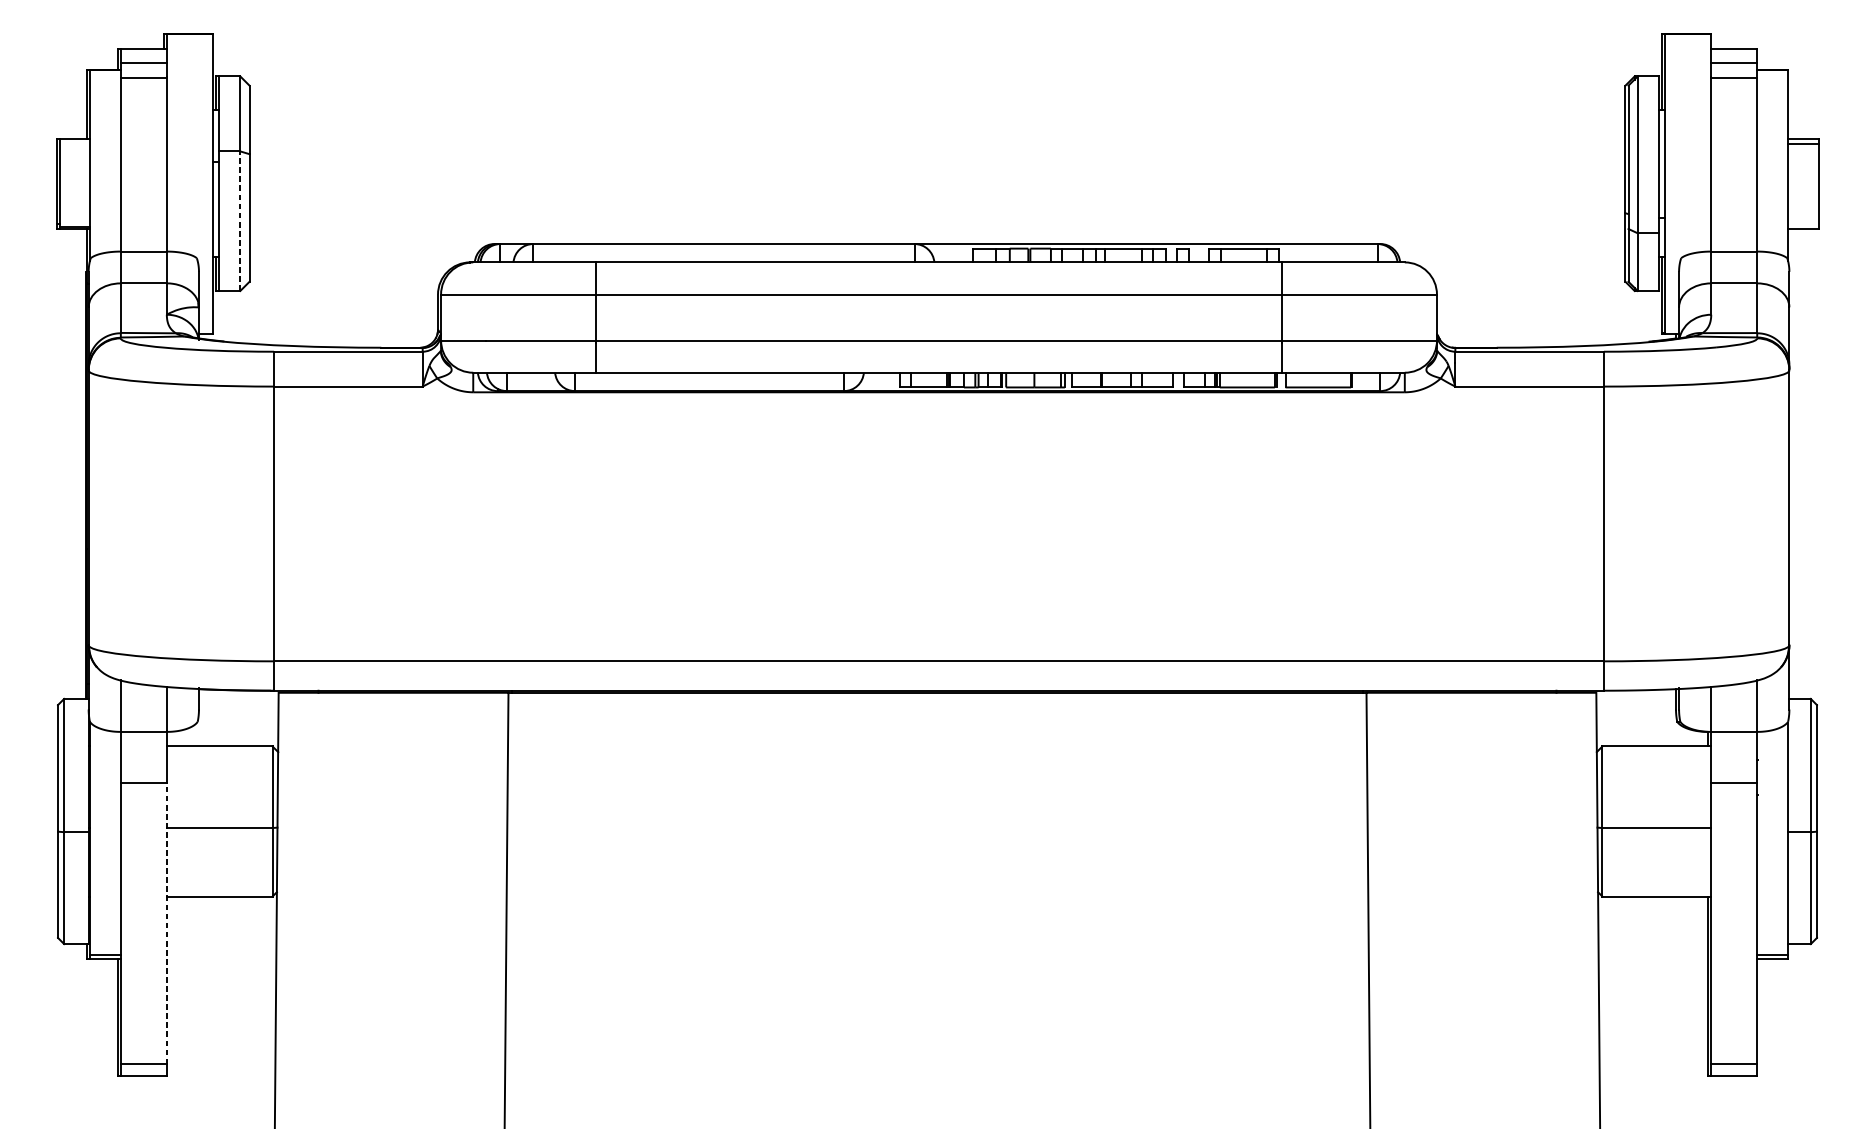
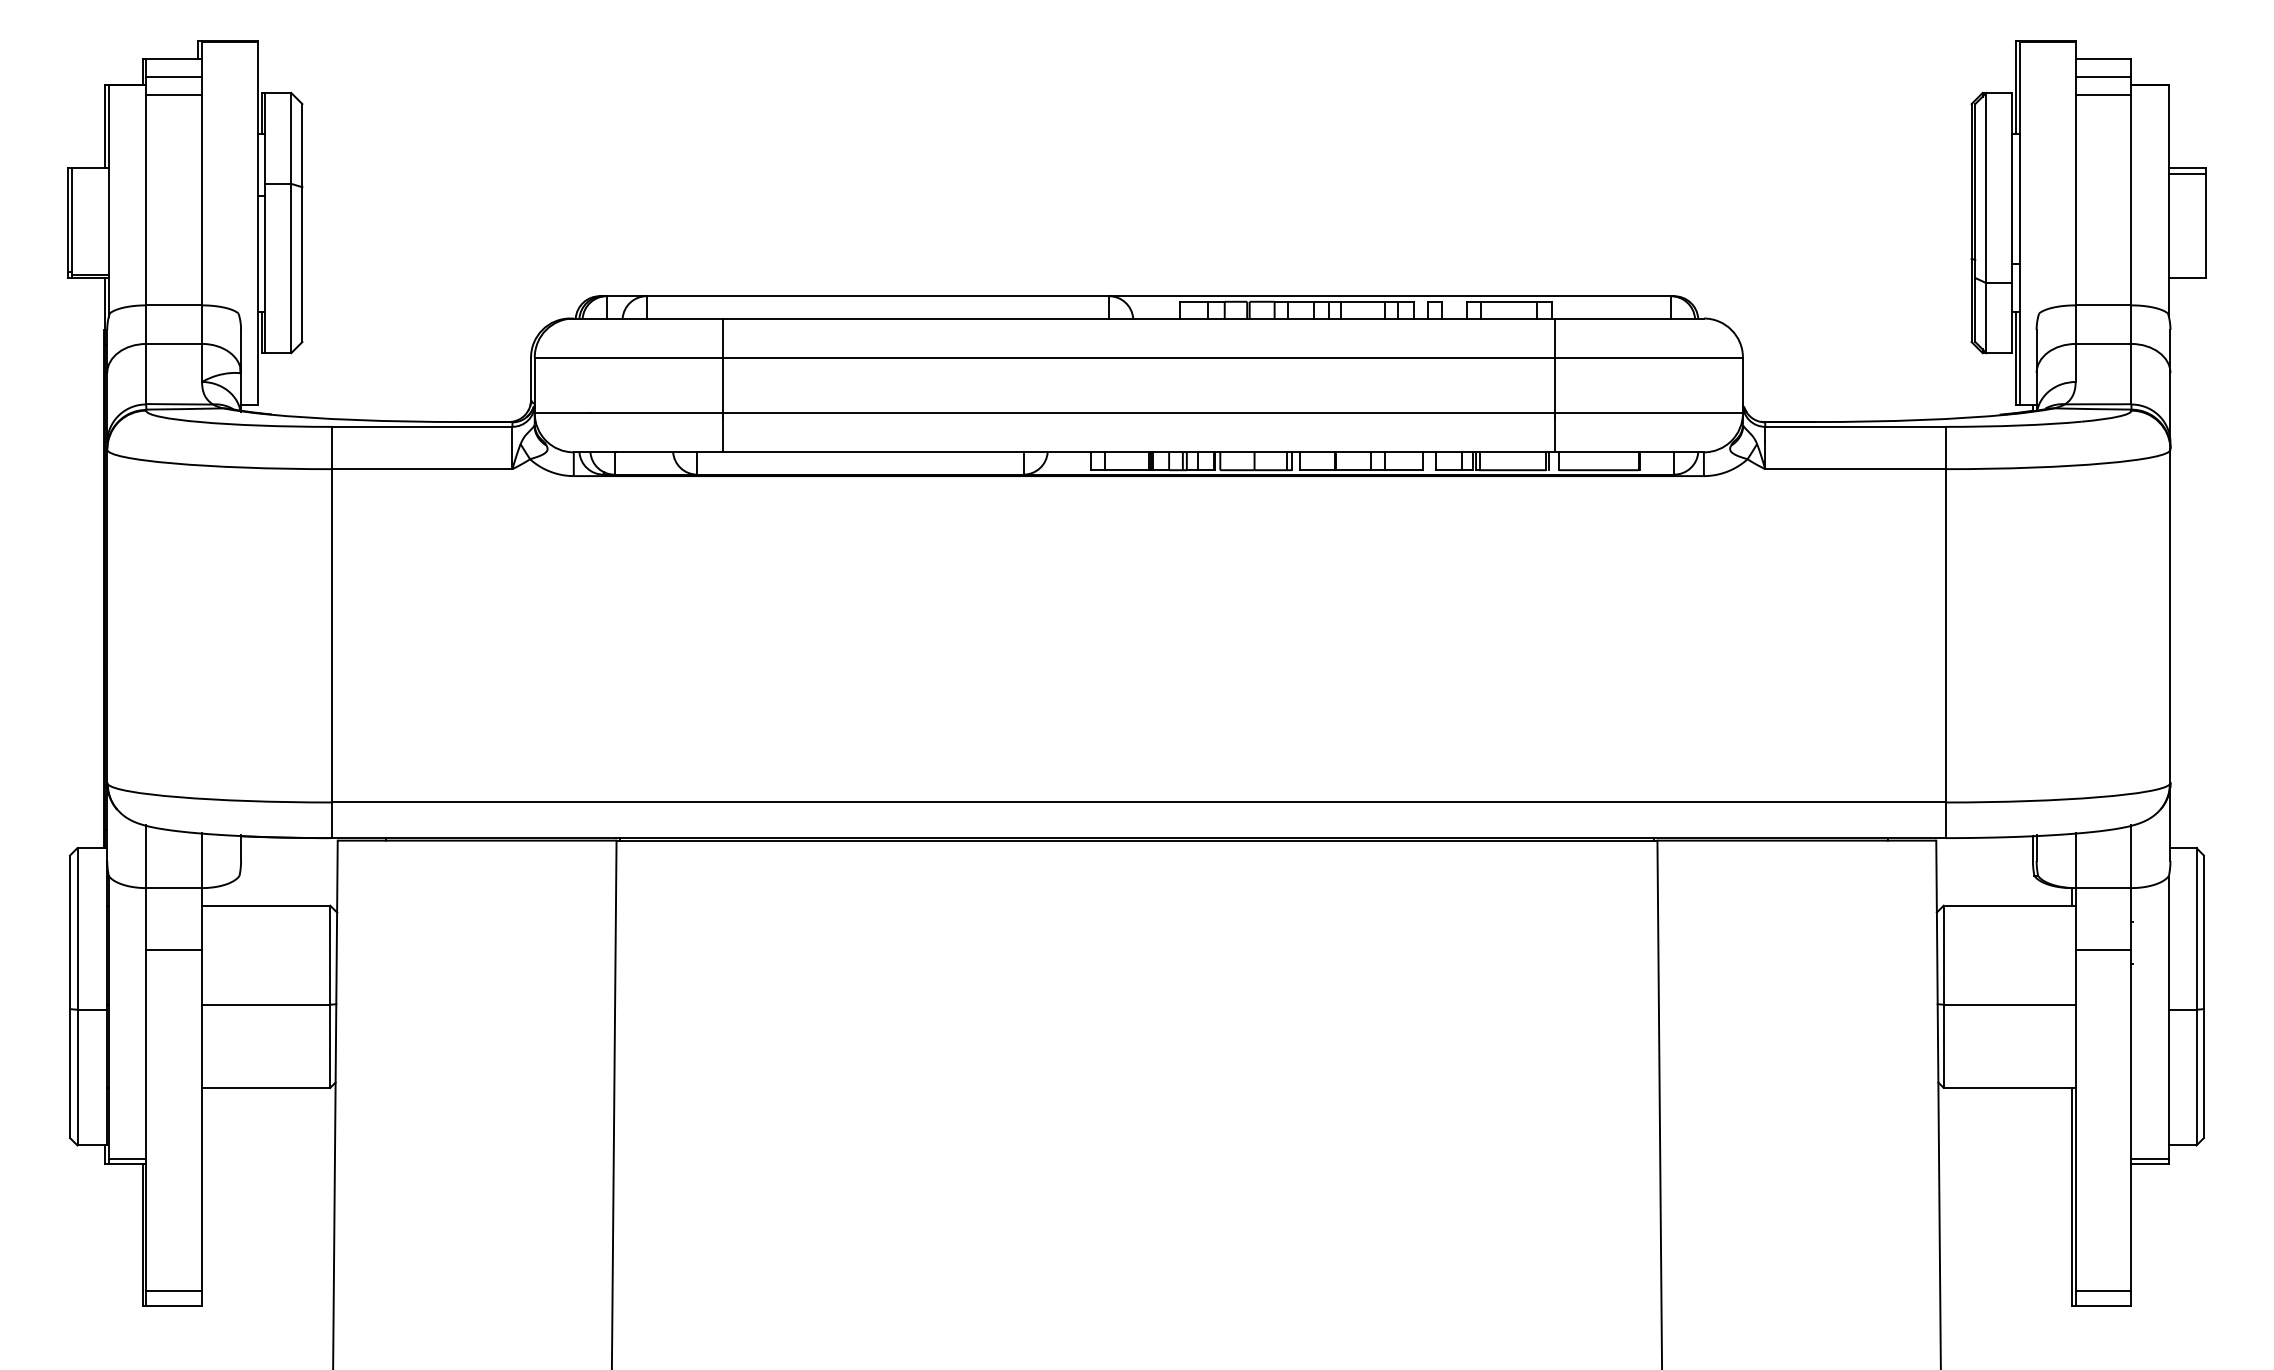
line: (240, 221) -> (291, 268), dashed -> solid
line: (167, 923) -> (202, 1120), dashed -> solid

